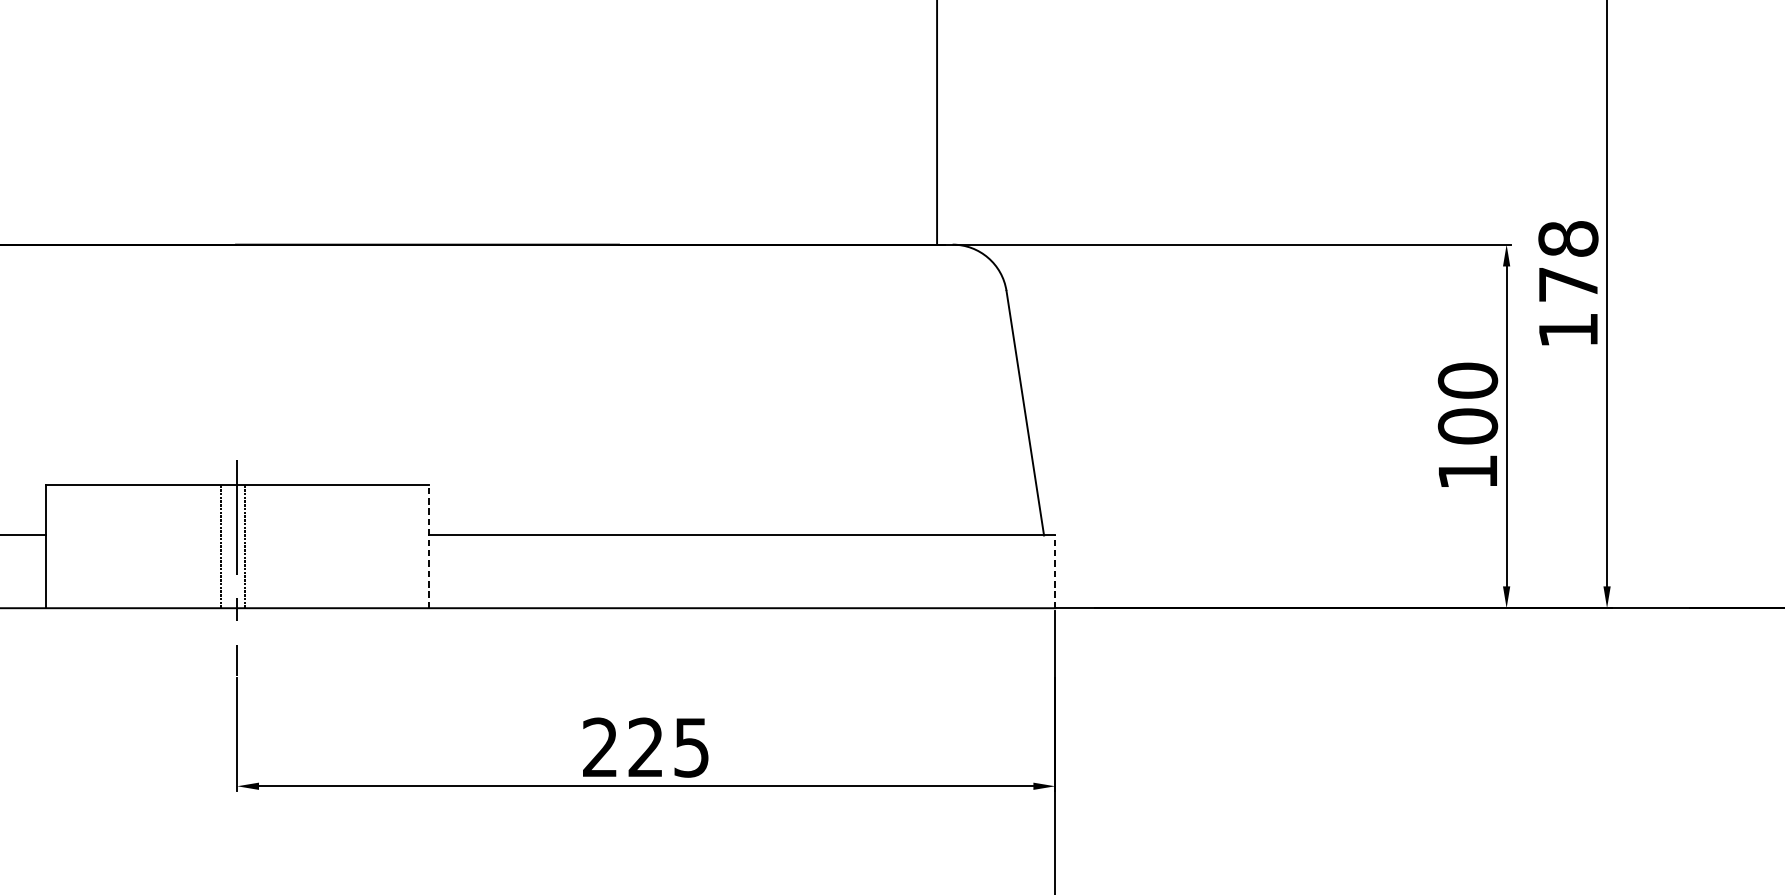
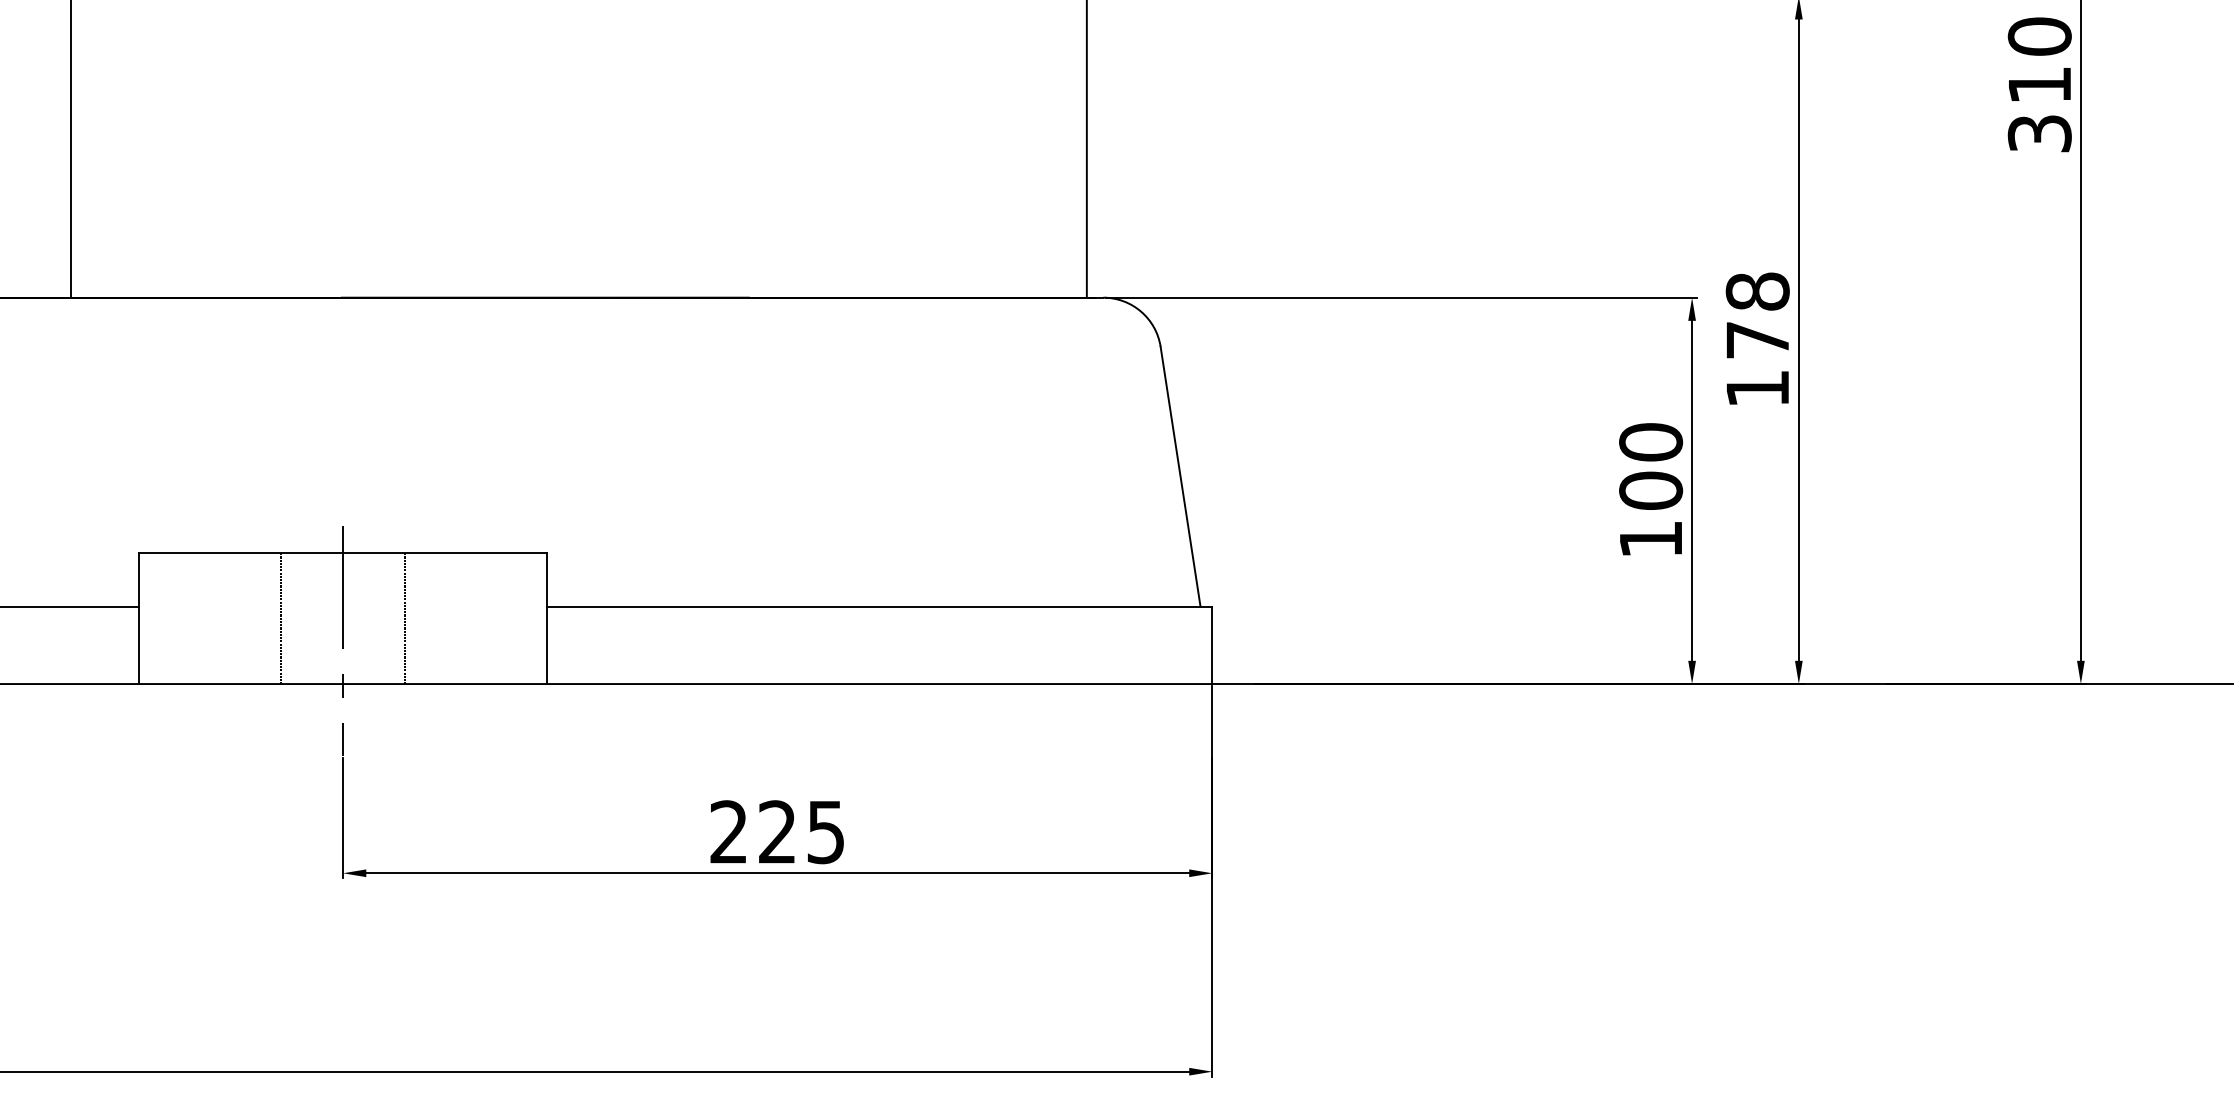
line: (221, 546) -> (281, 618), moved
line: (245, 546) -> (405, 618), moved
line: (428, 546) -> (546, 618), dashed -> solid
line: (1055, 571) -> (1212, 645), dashed -> solid

